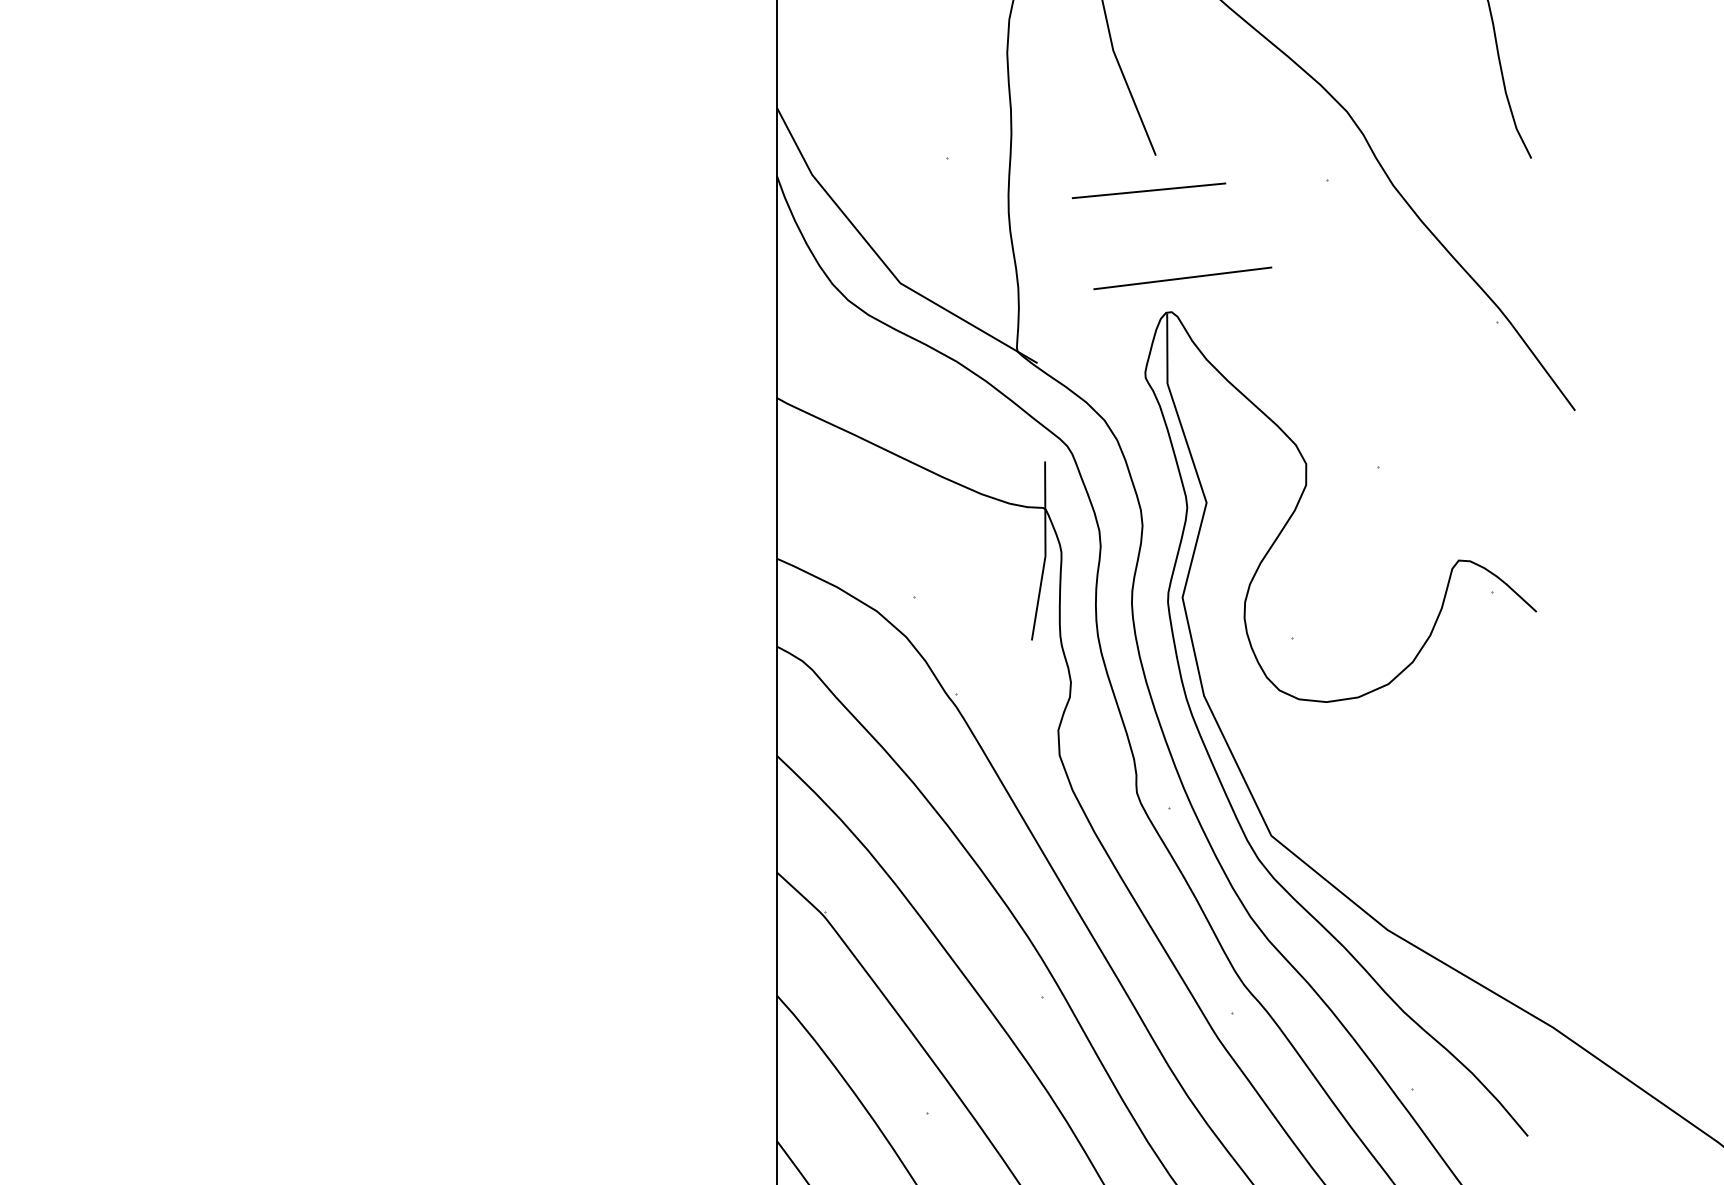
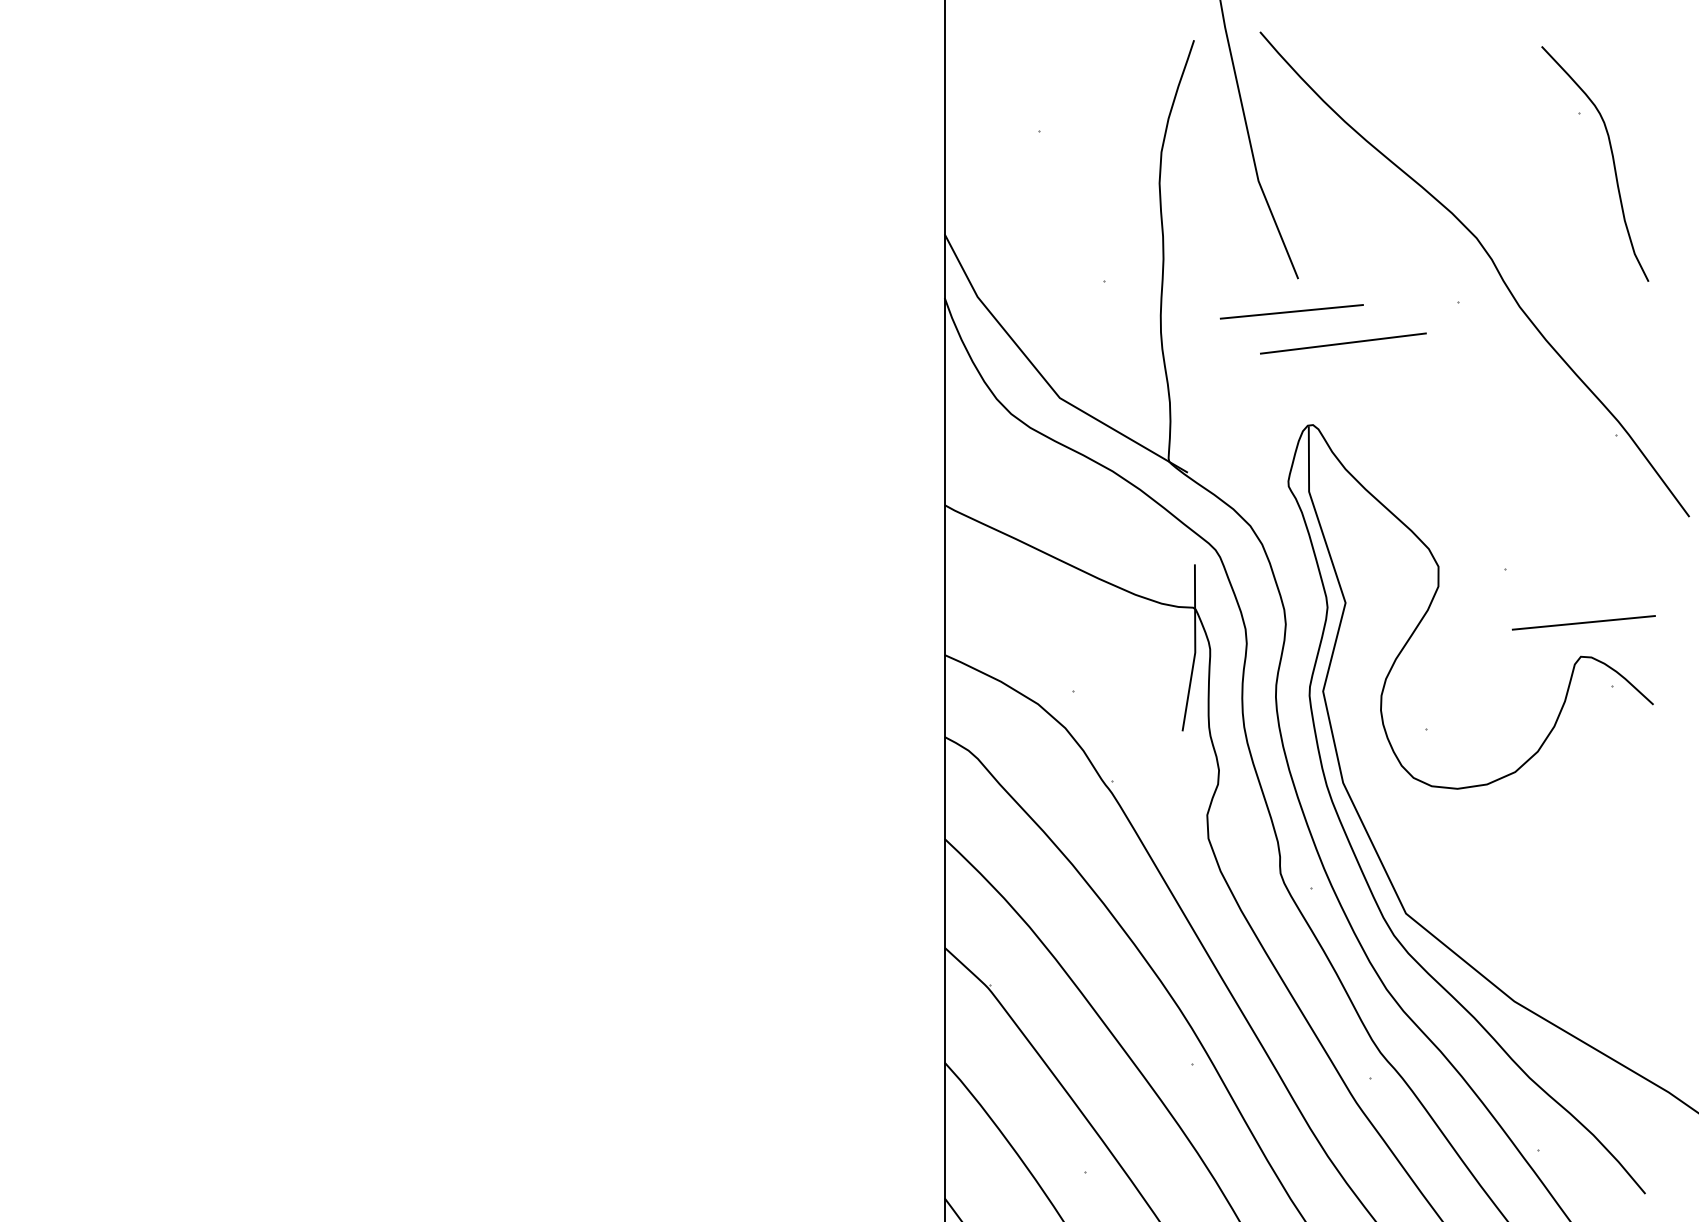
line: (1182, 278) -> (1343, 343), moved
line: (1461, 523) -> (1583, 622), added

